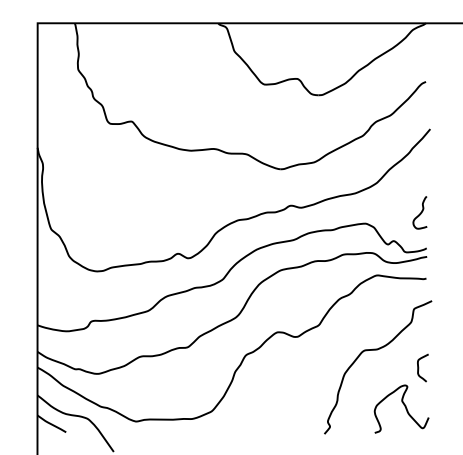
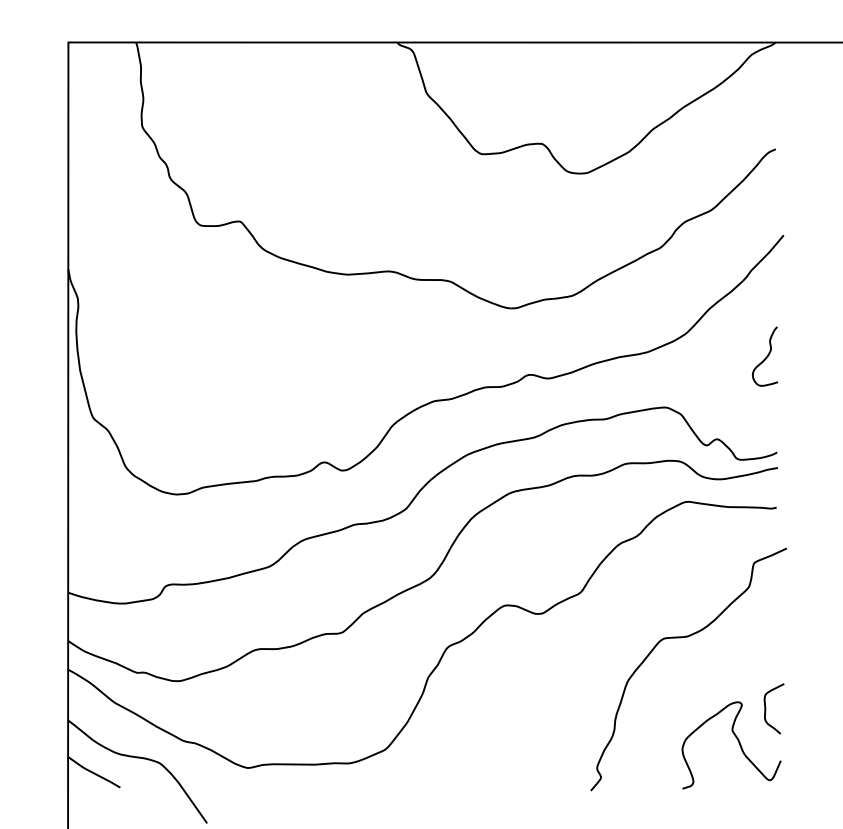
curve: (420, 212) -> (765, 356), moved
curve: (419, 367) -> (767, 707), moved

